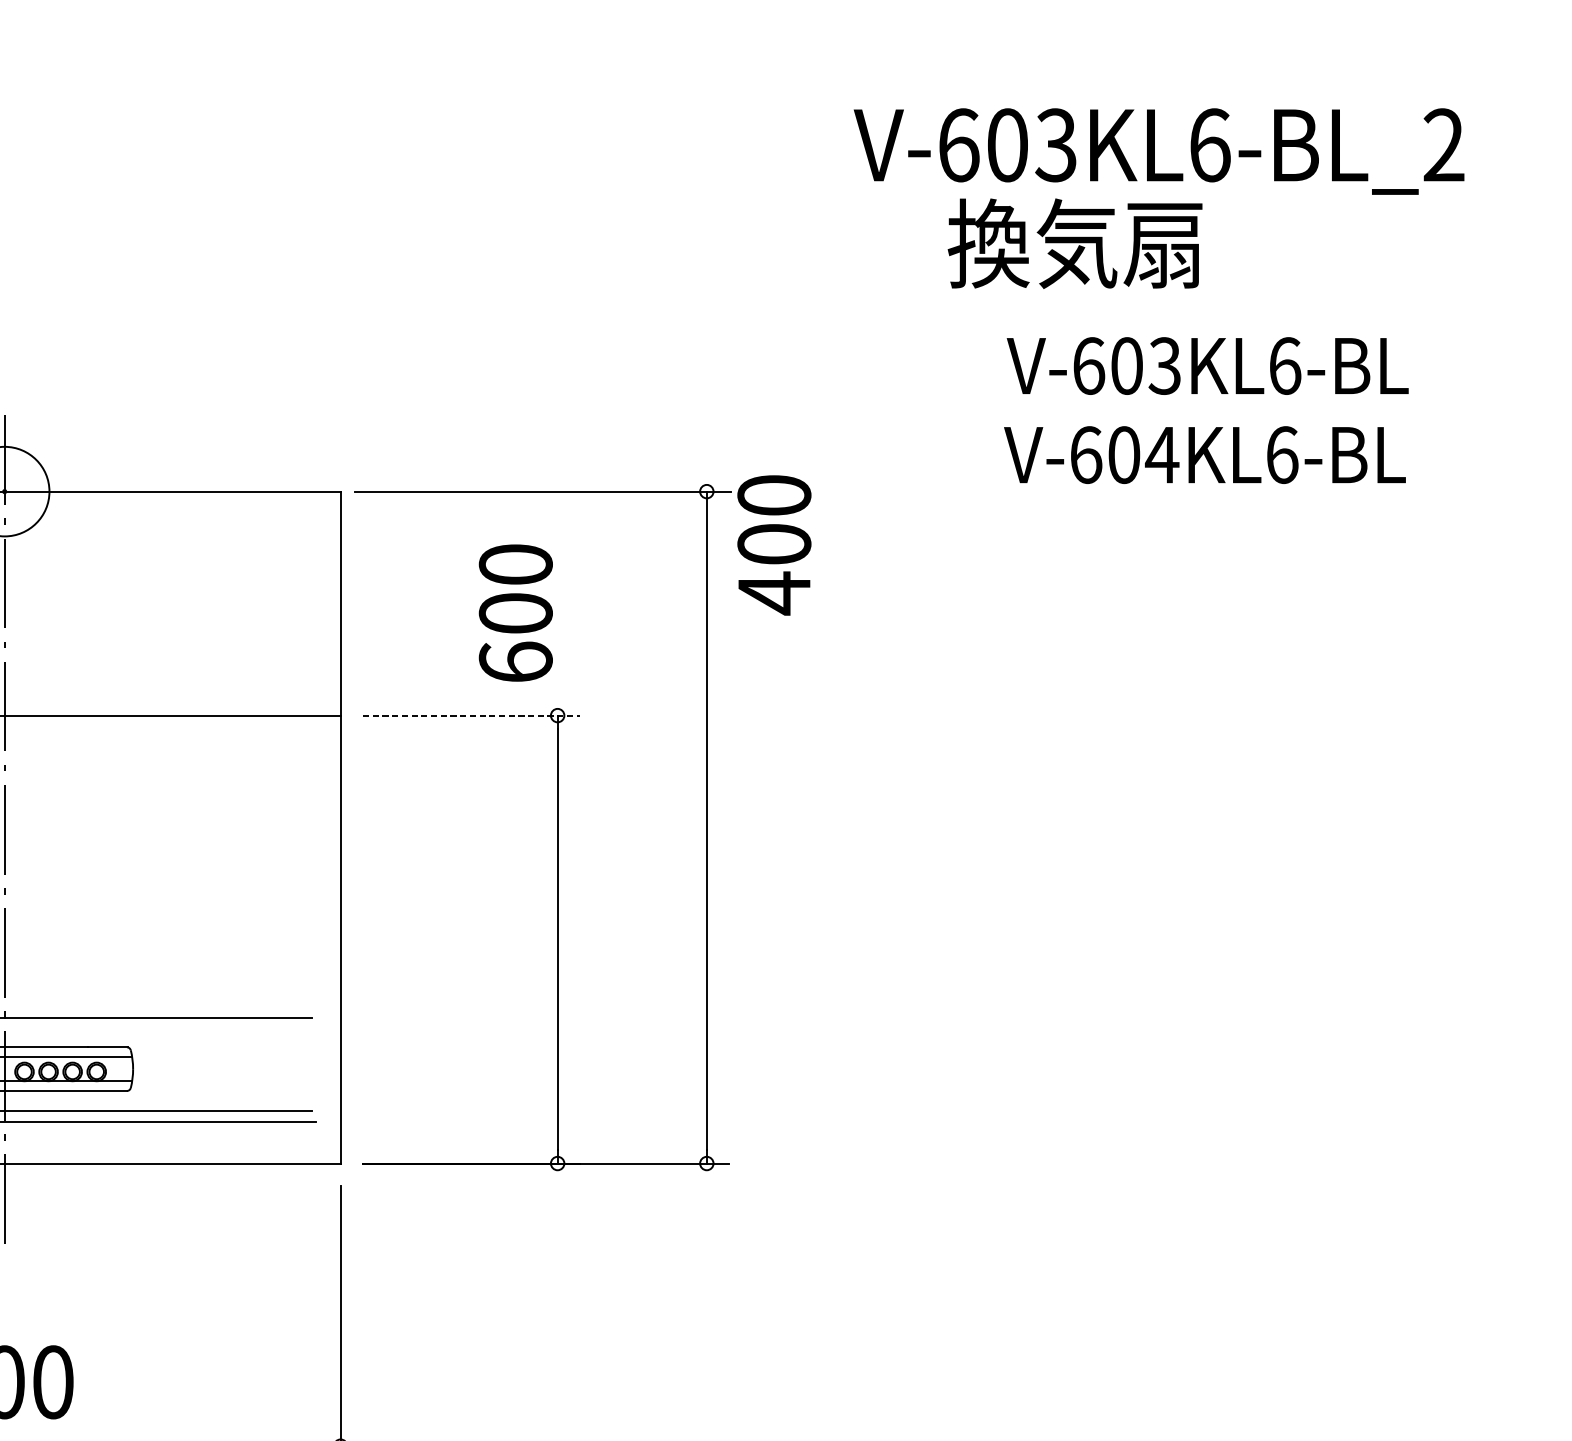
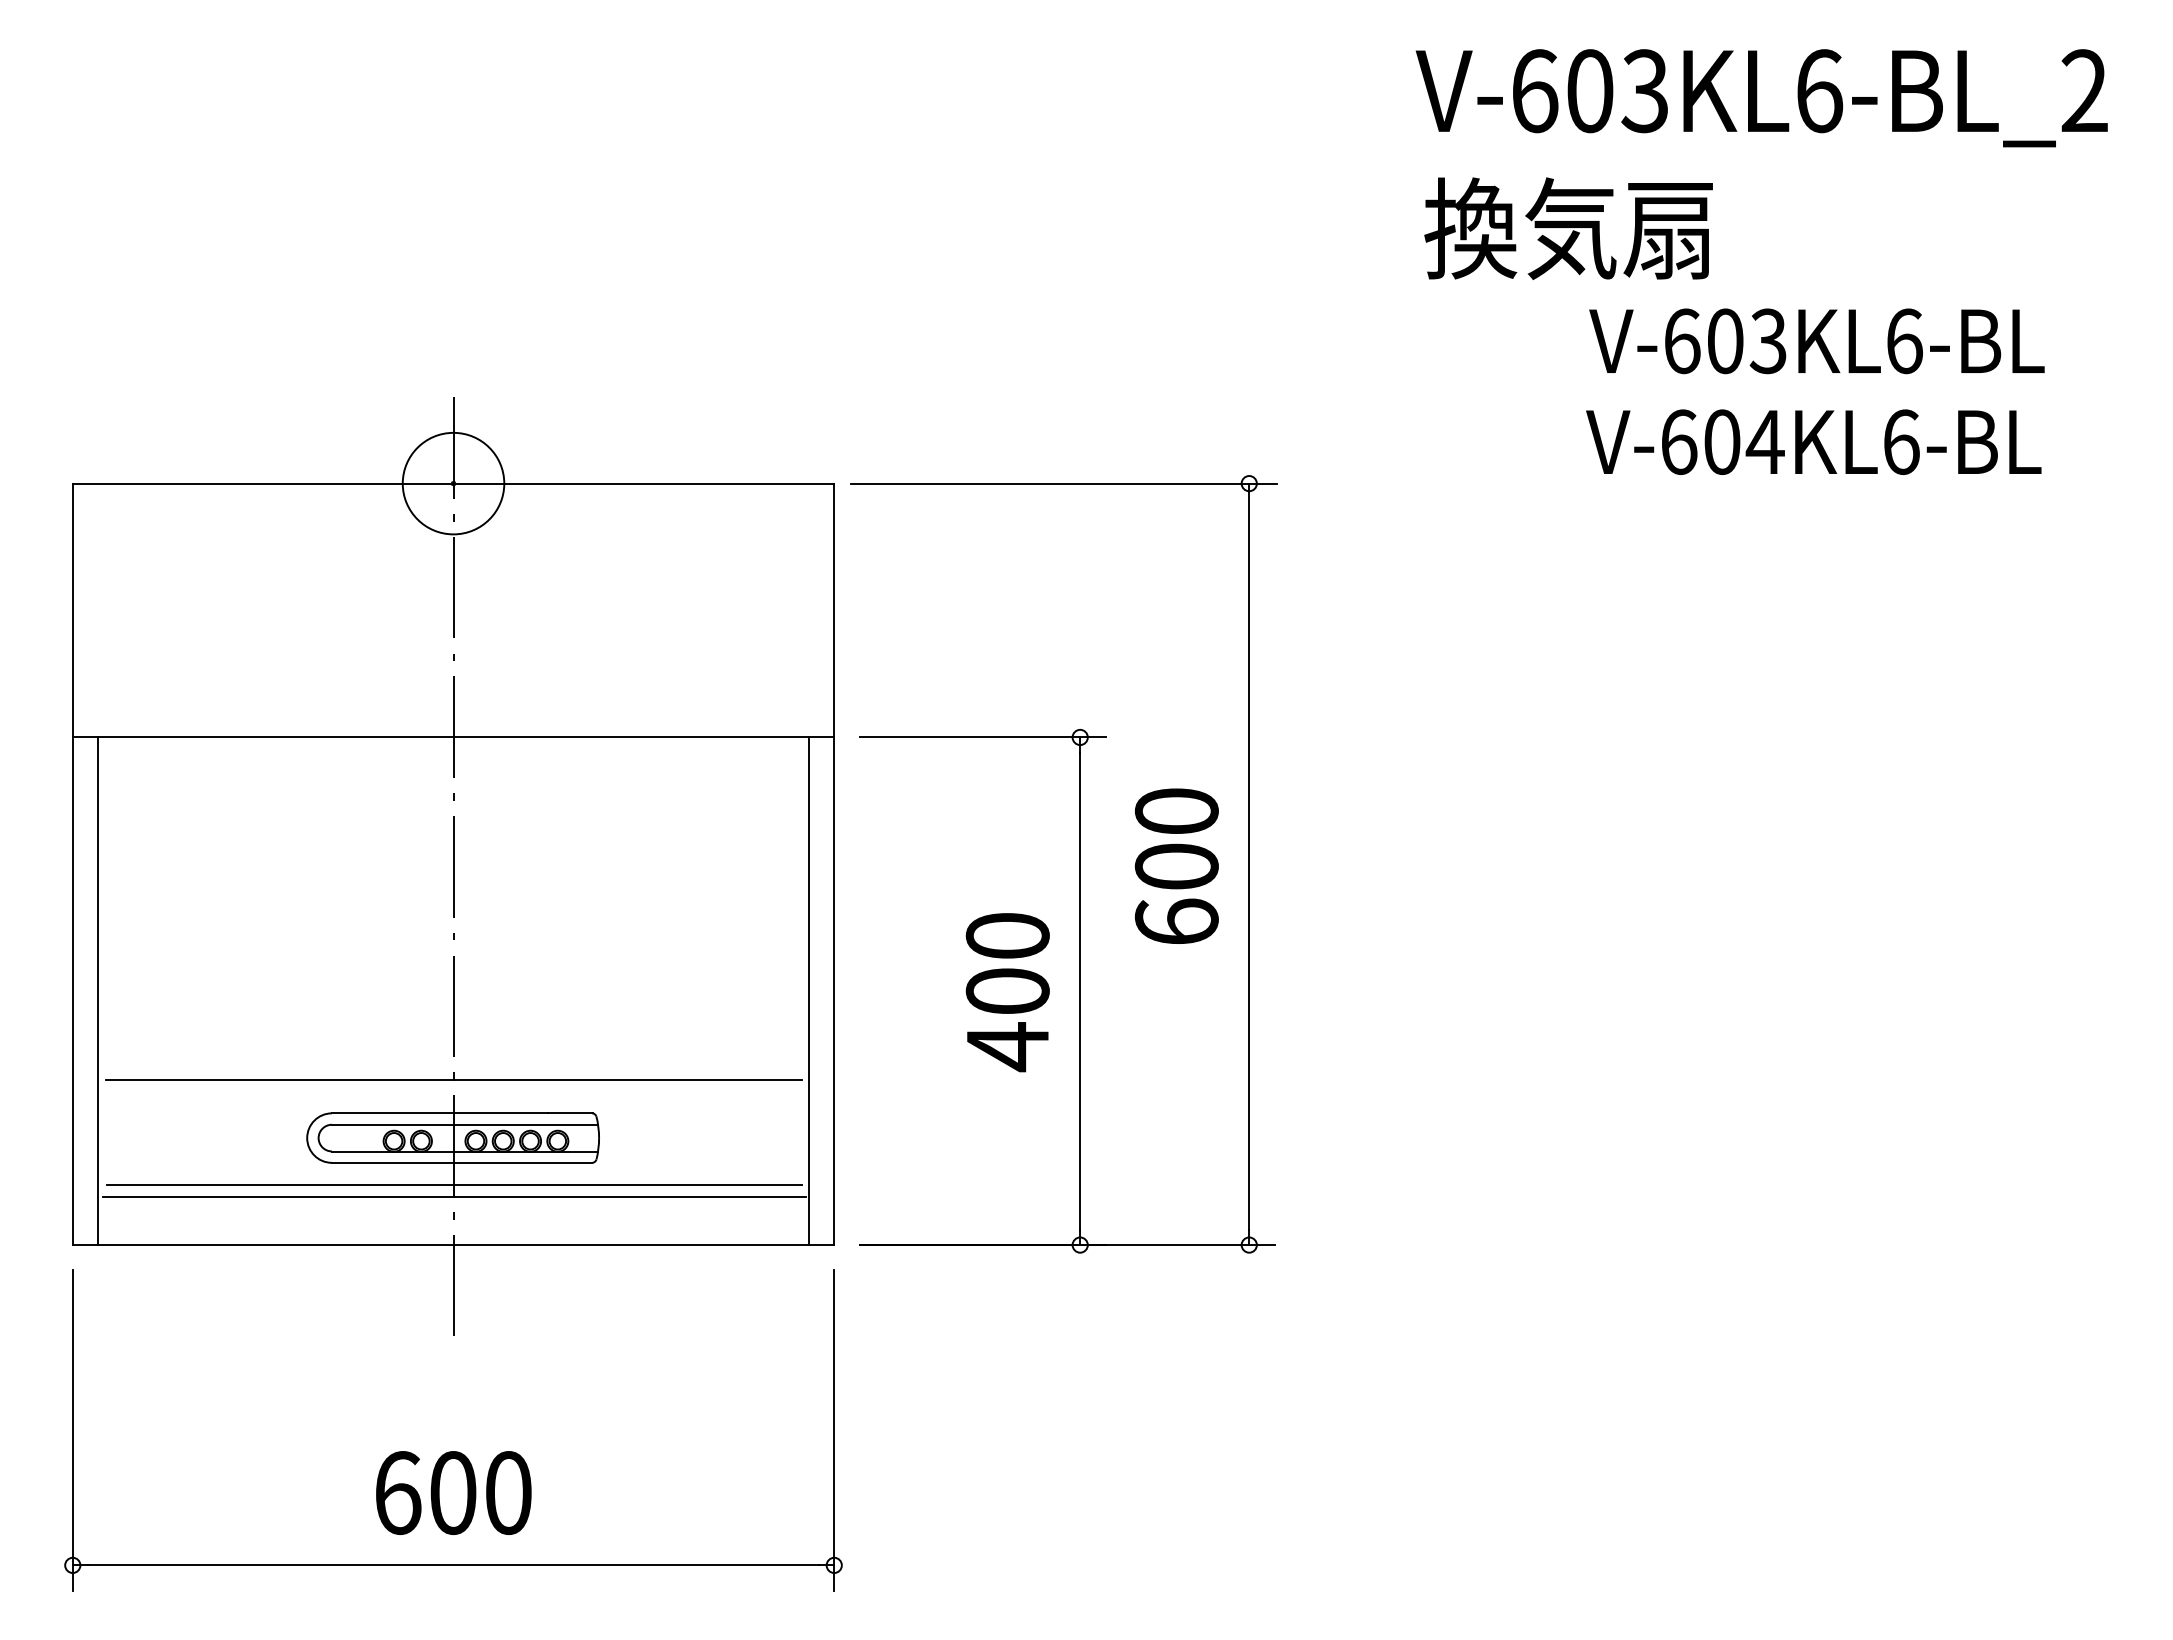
text: (1075, 243) -> (1568, 228), moved
text: (774, 545) -> (1007, 992), moved
text: (515, 612) -> (1176, 865), moved
line: (471, 715) -> (982, 737), dashed -> solid
line: (317, 939) -> (808, 991), added

